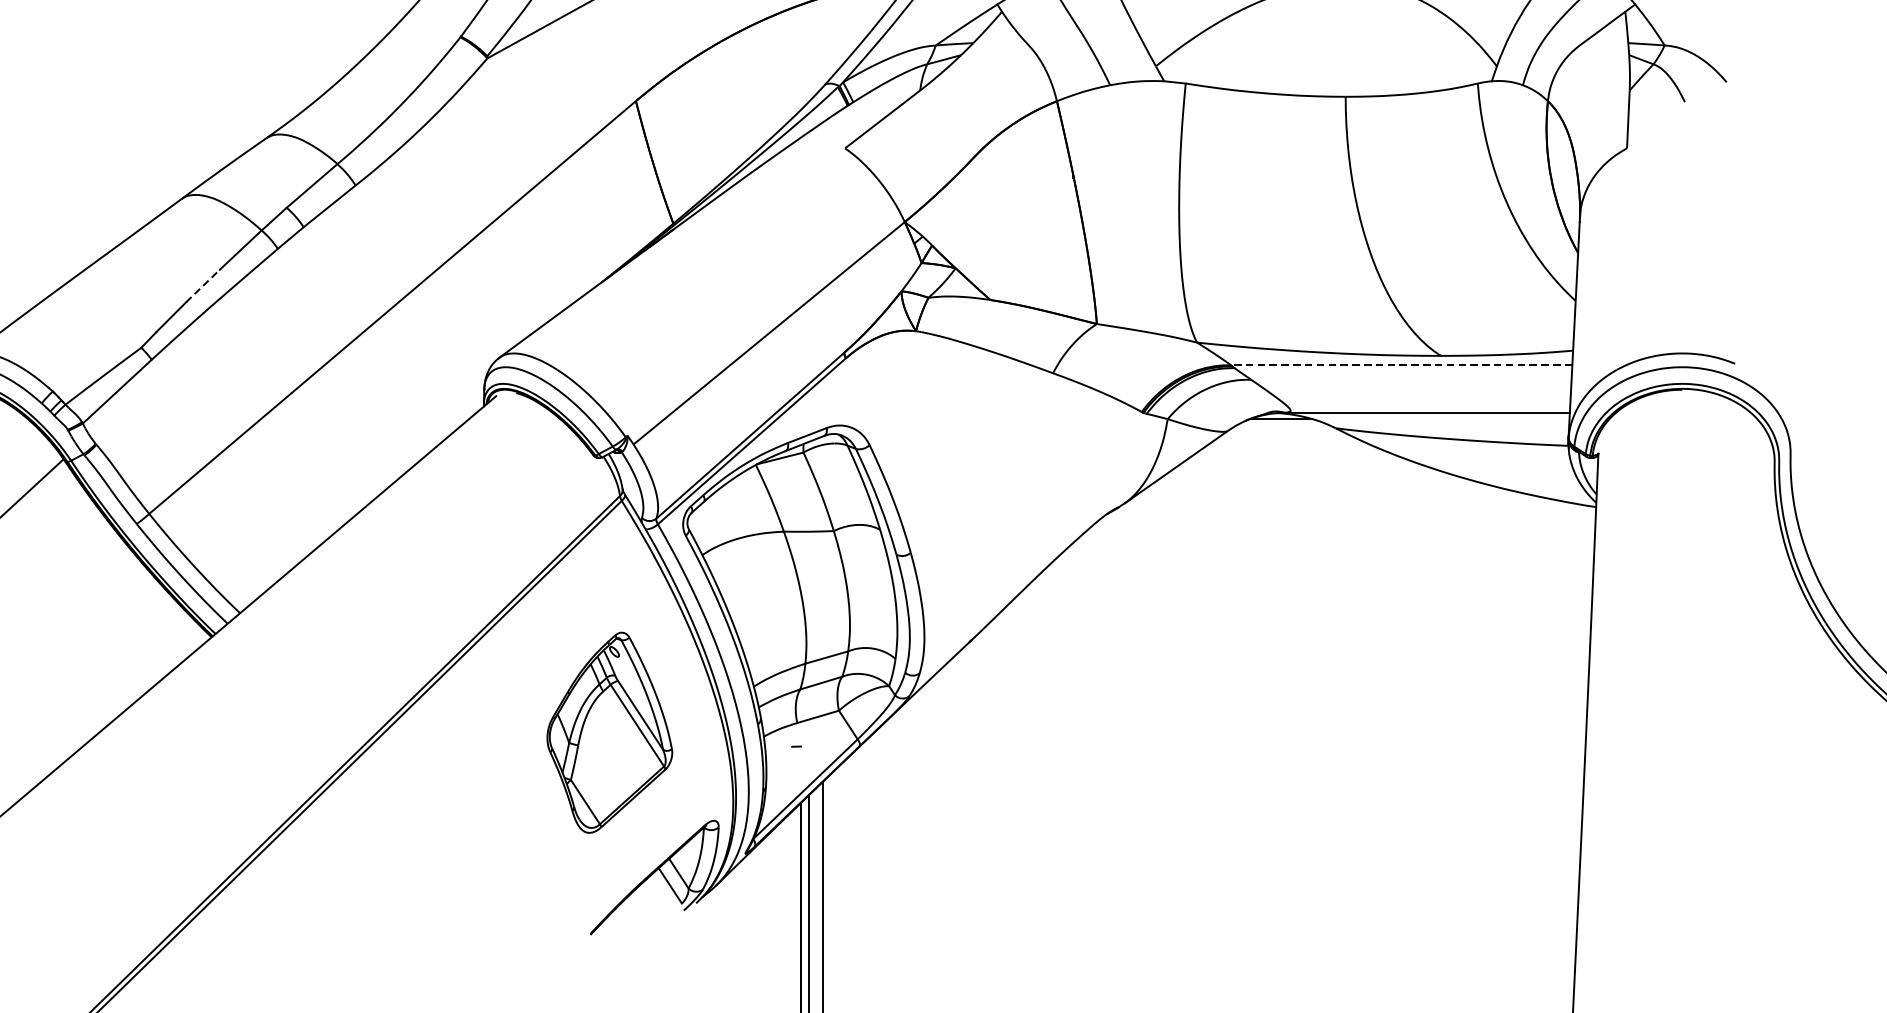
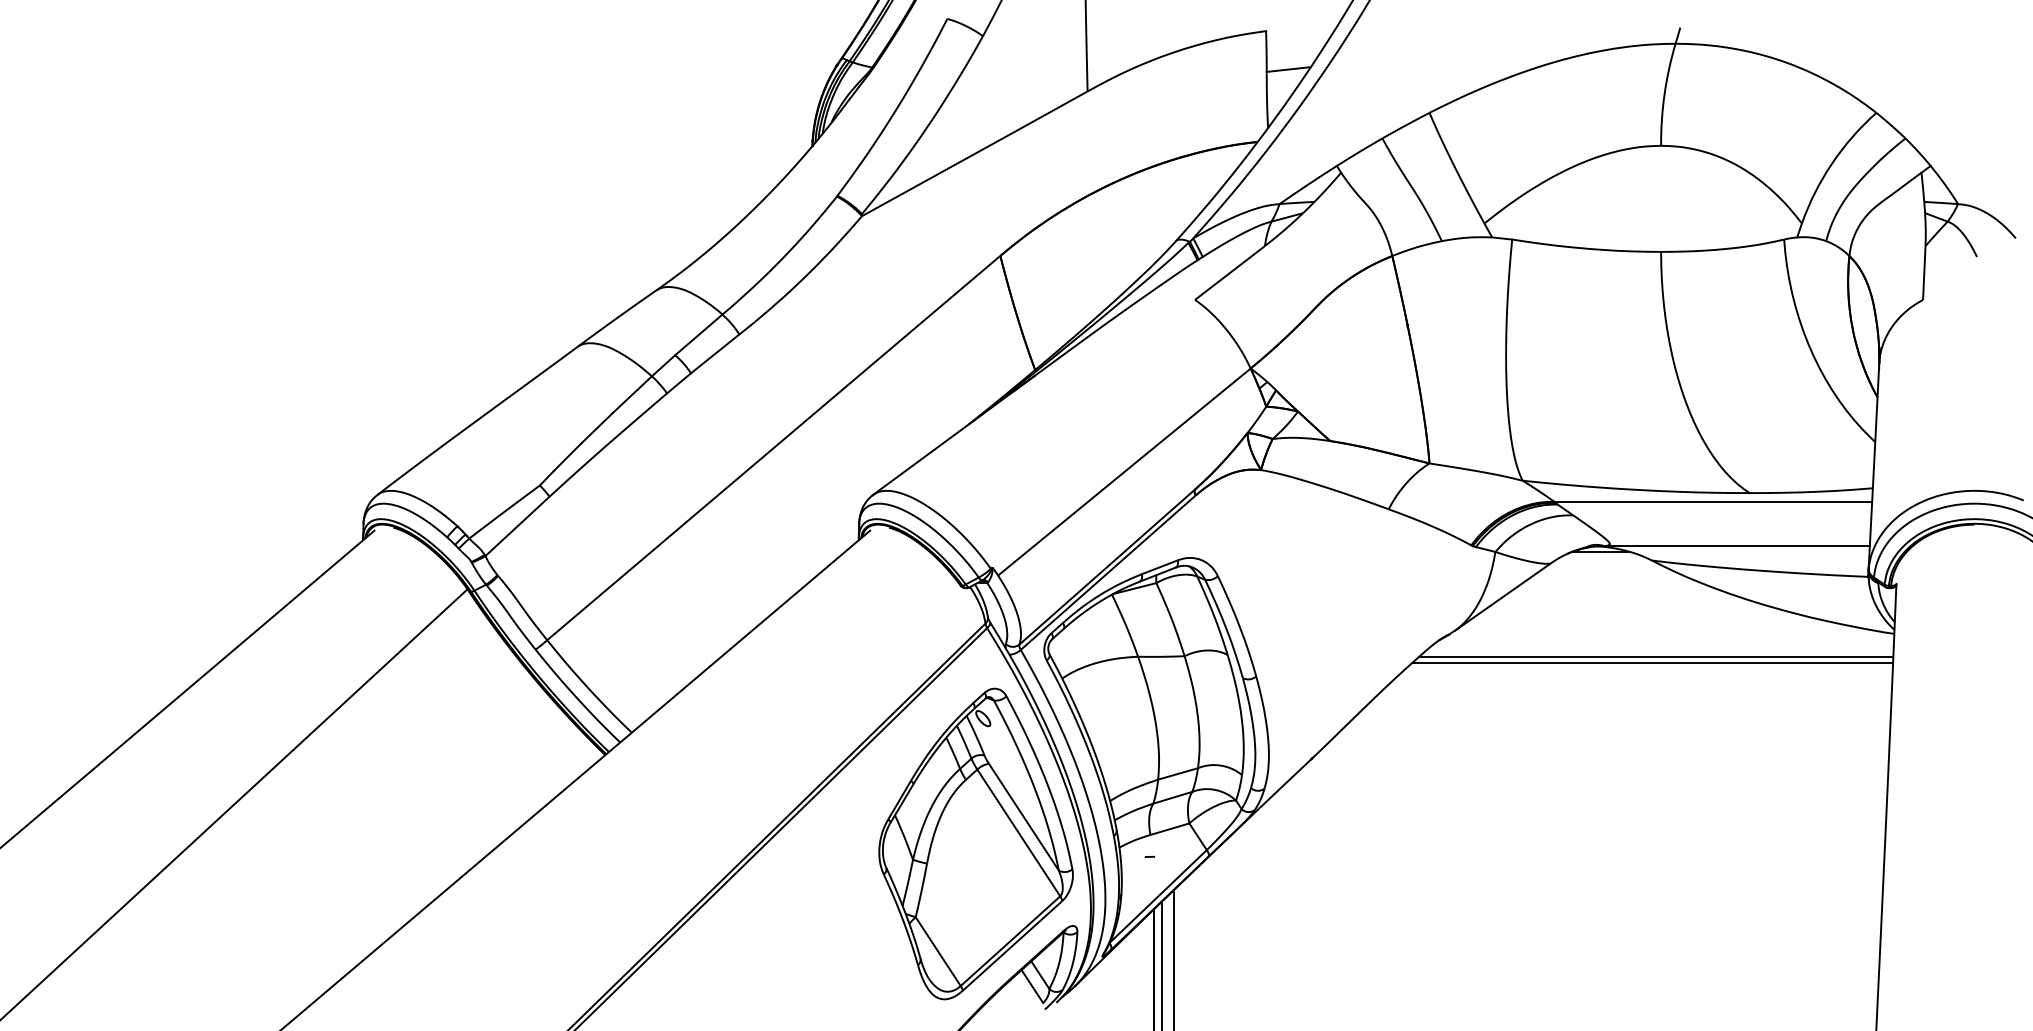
line: (203, 286) -> (597, 428), dashed -> solid
line: (1401, 364) -> (1713, 501), dashed -> solid
line: (1340, 531) -> (1656, 656), added
line: (1336, 537) -> (1652, 662), added
part: (609, 732) -> (975, 843), size x1.67

